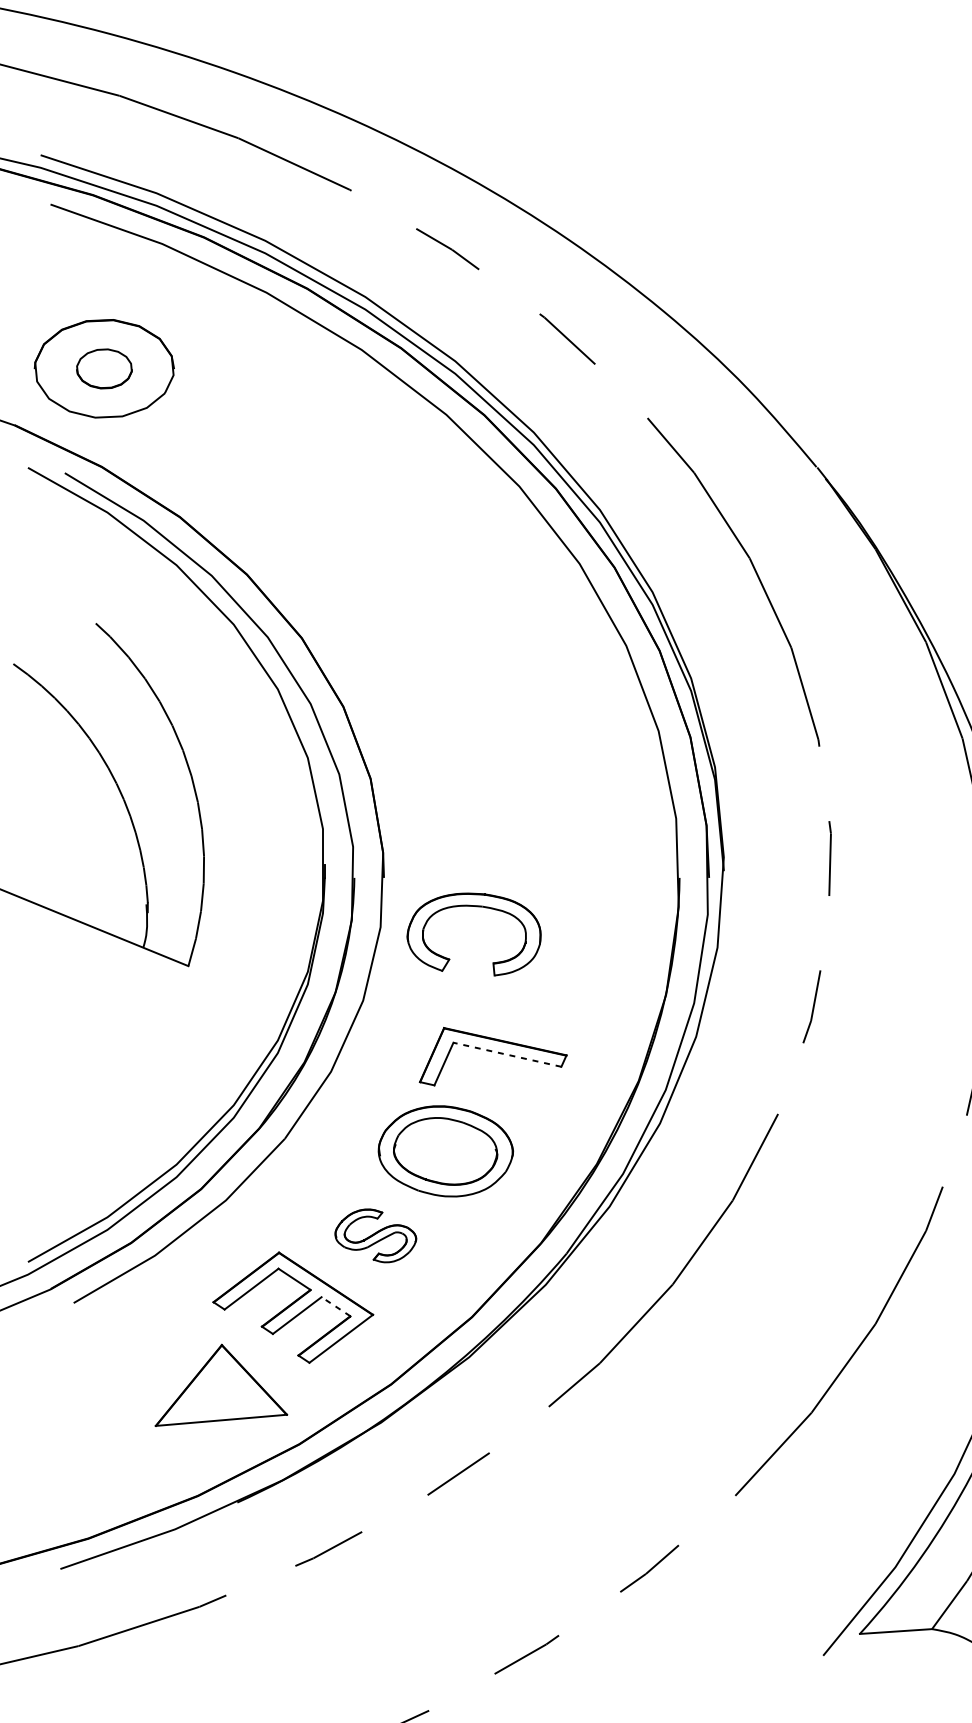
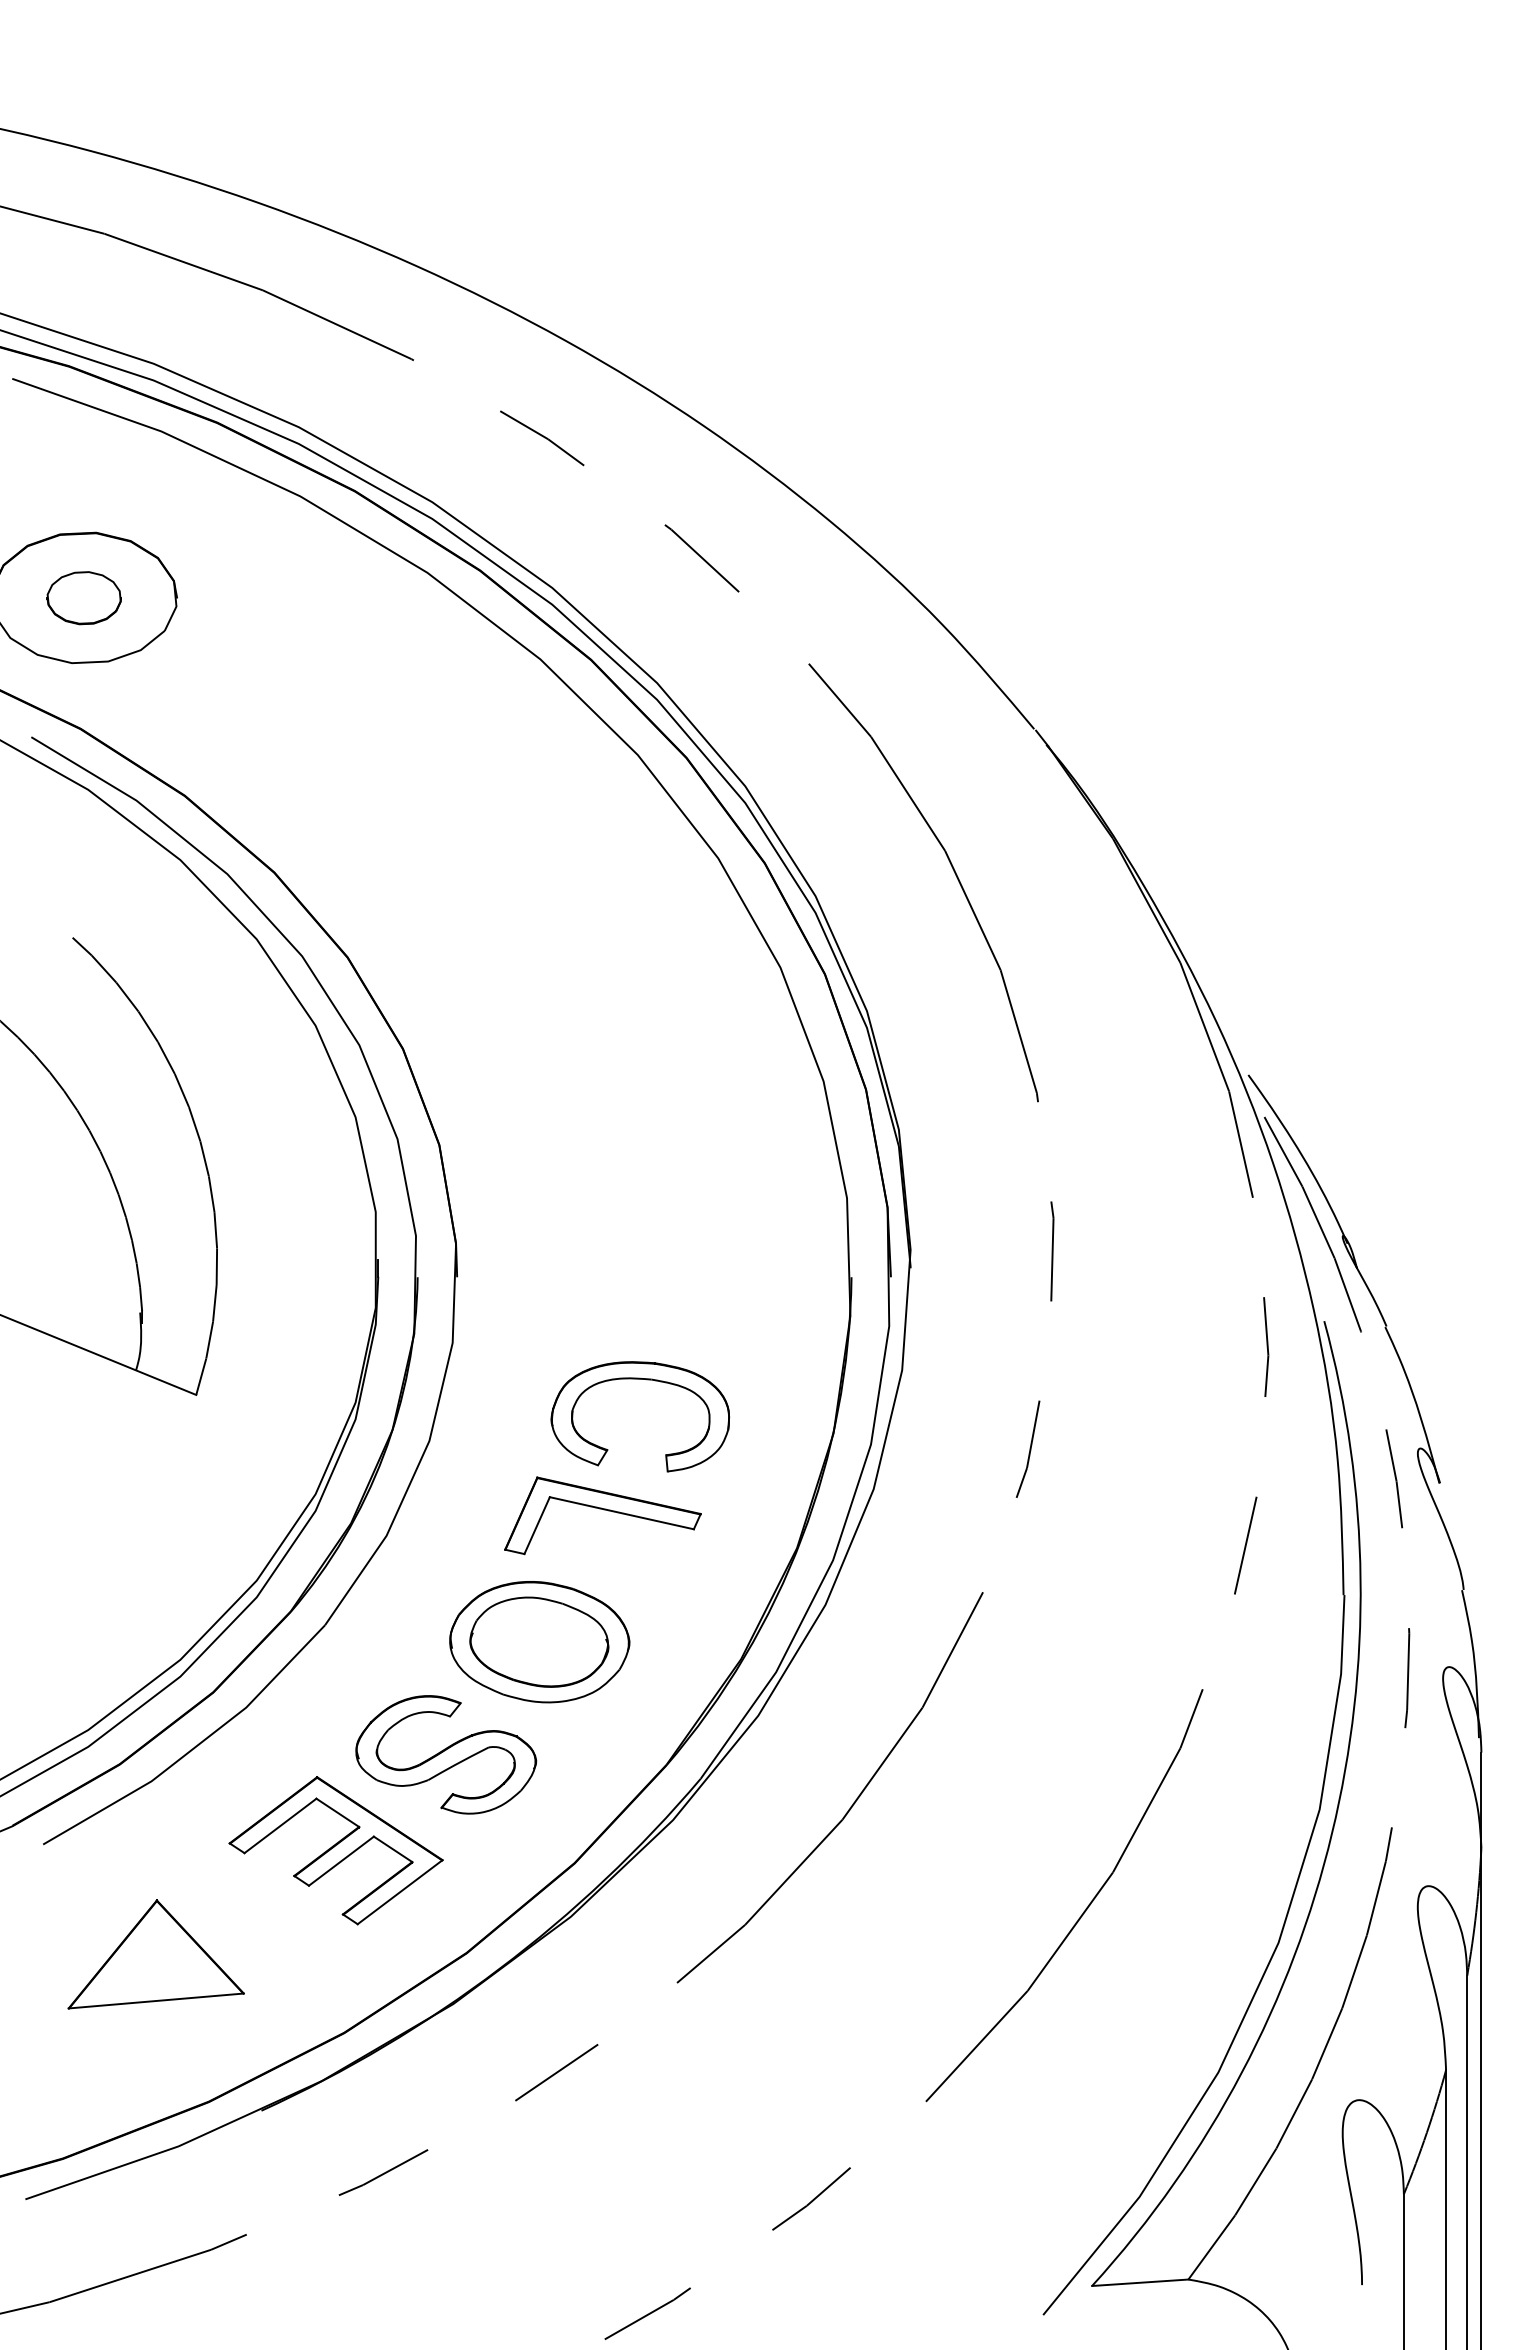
part: (478, 907) -> (646, 1380), moved
line: (507, 1054) -> (621, 1513), dashed -> solid
part: (376, 1235) -> (446, 1754), size x1.67
line: (335, 1306) -> (392, 1849), dashed -> solid
part: (220, 1385) -> (155, 1954), moved

